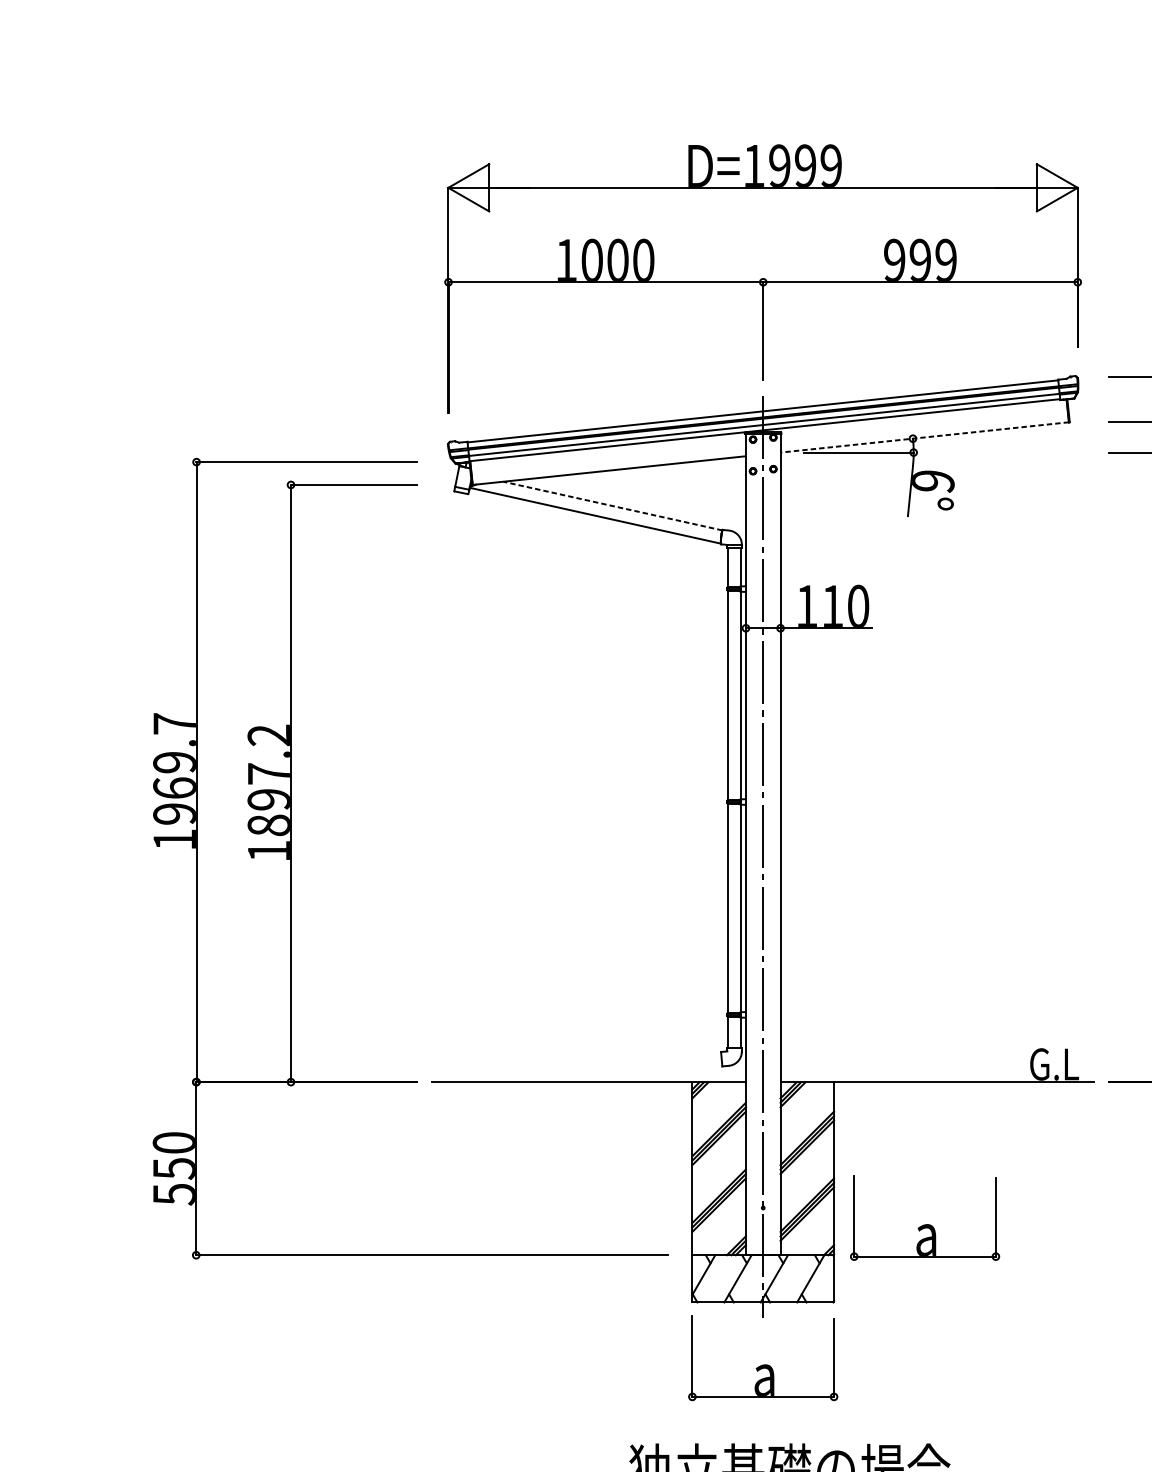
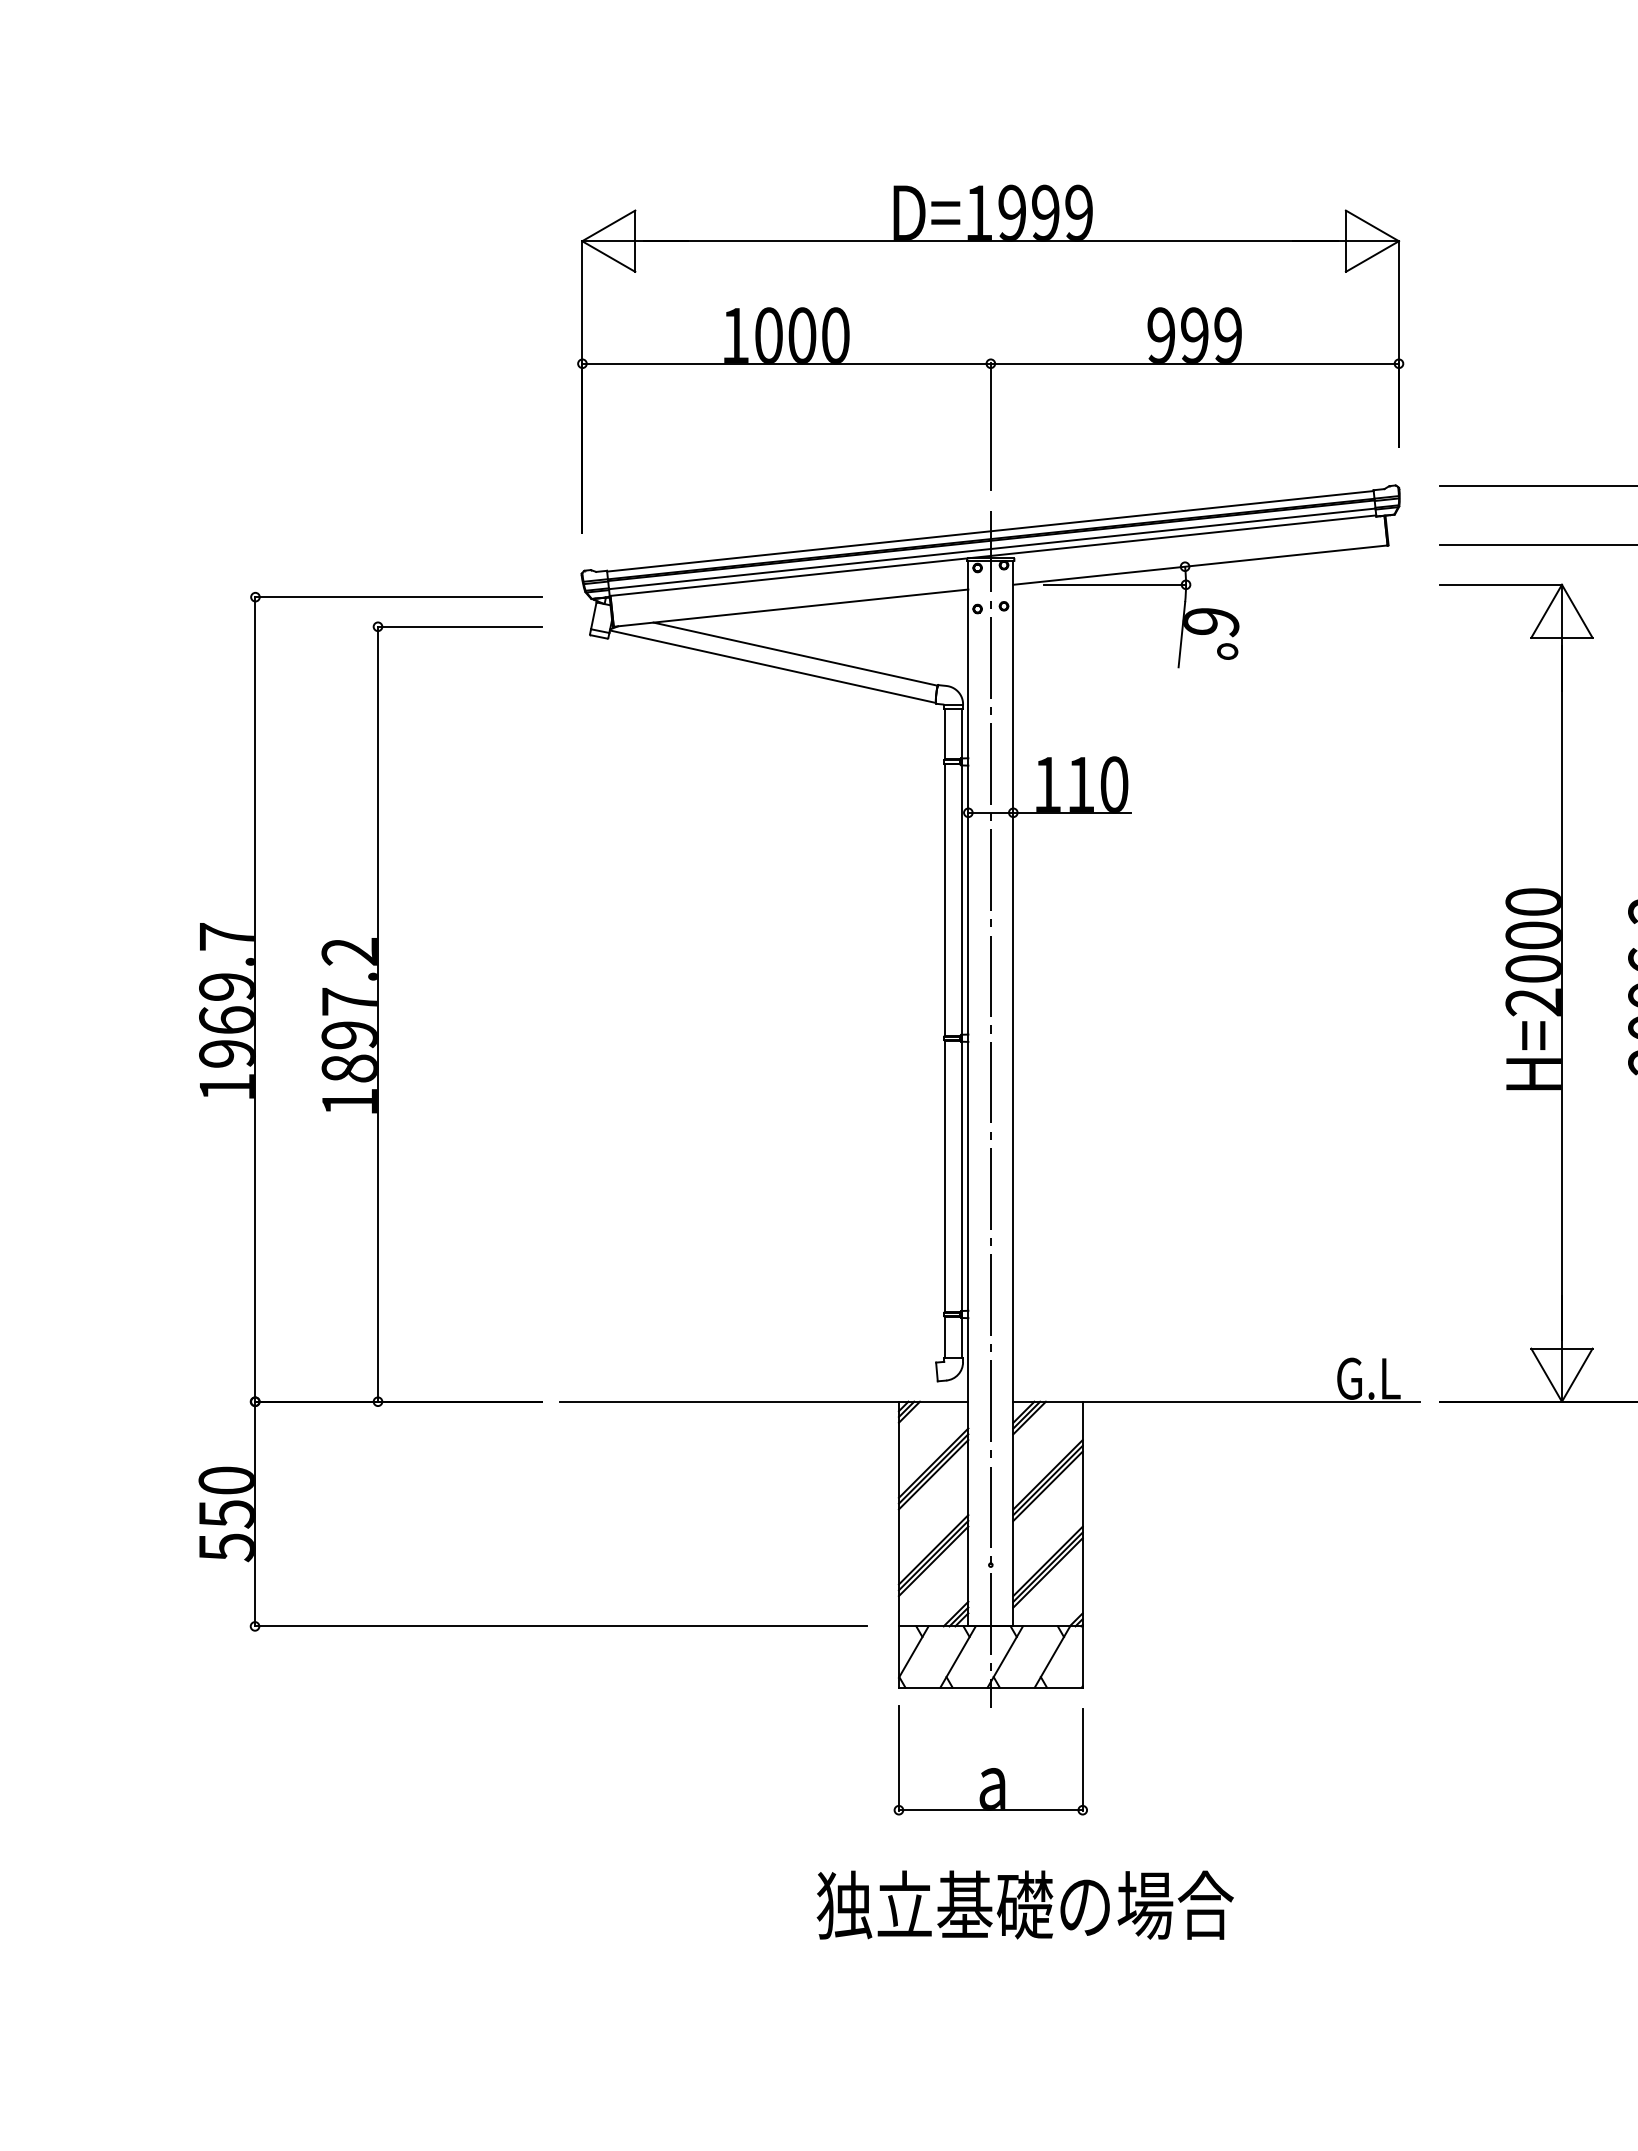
line: (924, 437) -> (1199, 565), dashed -> solid
line: (612, 506) -> (795, 654), dashed -> solid
part: (924, 1224) -> (1200, 1586), removed

